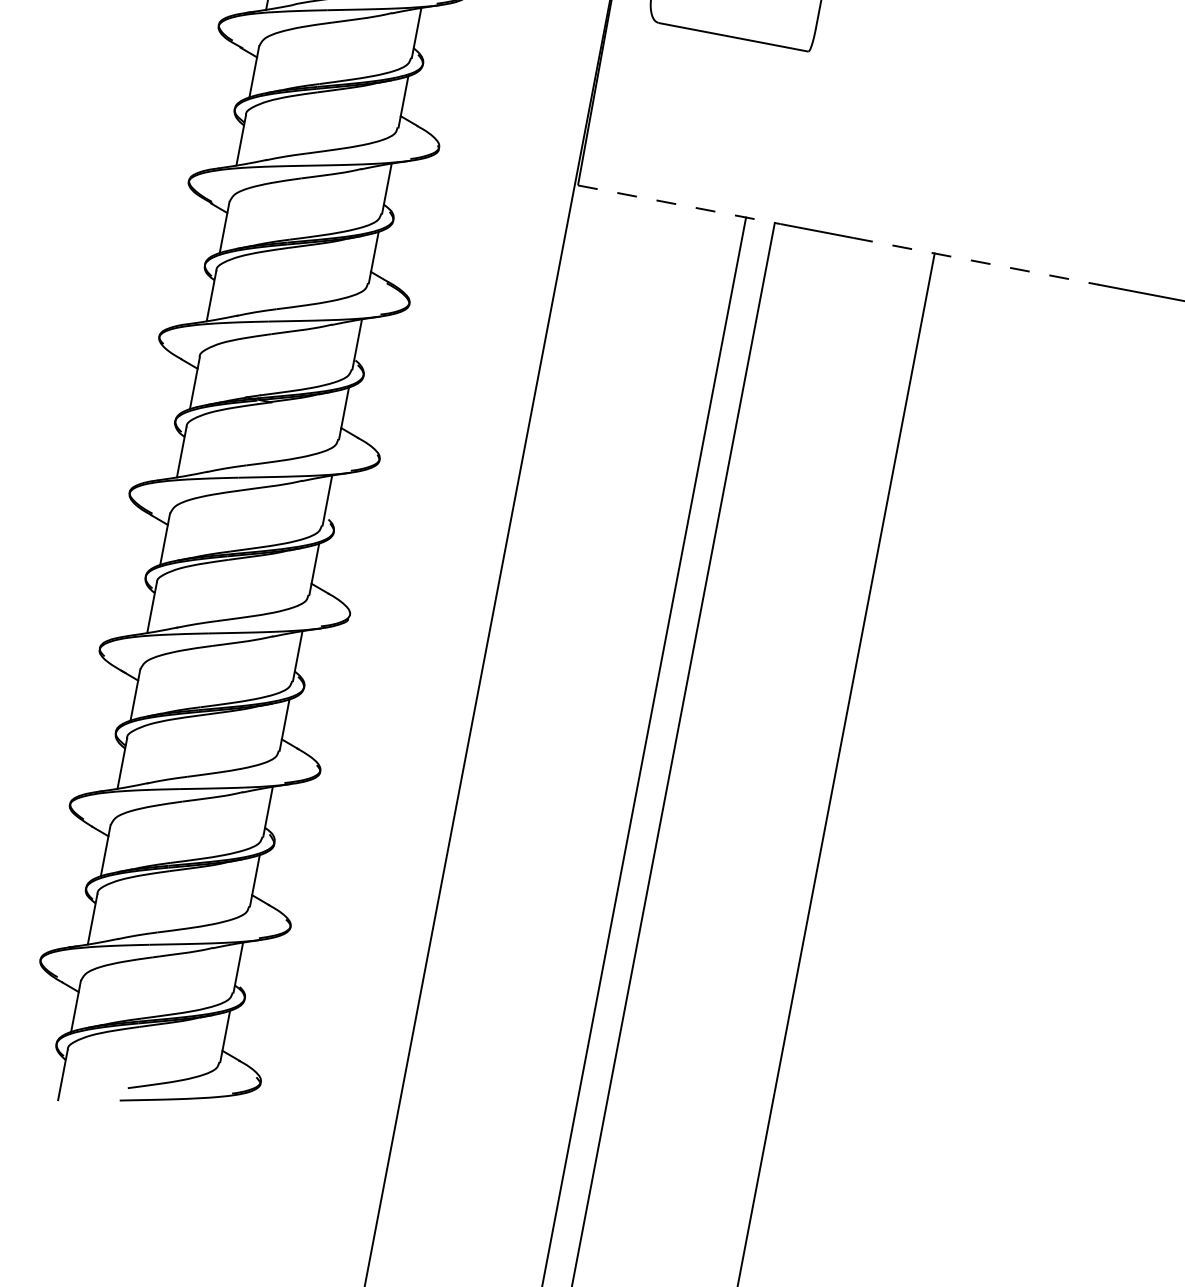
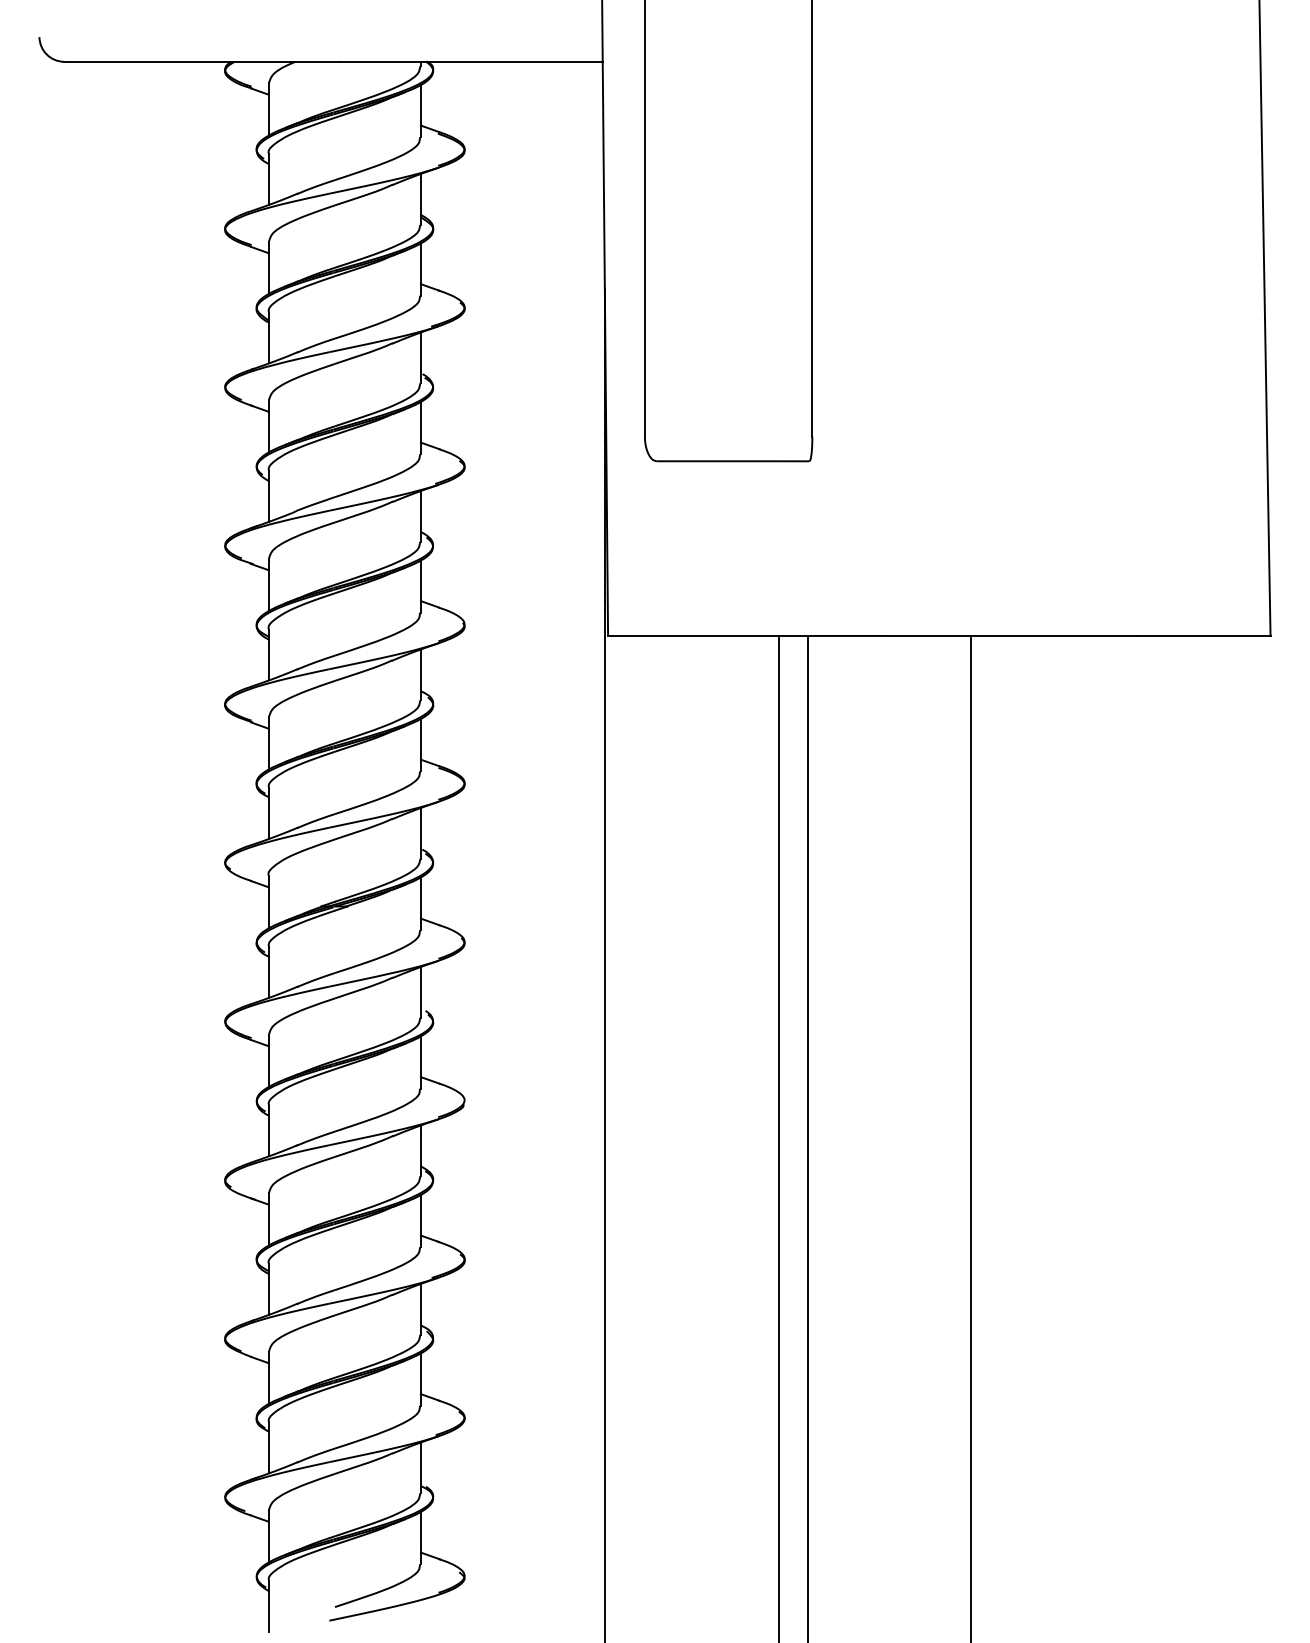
line: (679, 204) -> (711, 635), dashed -> solid
line: (976, 260) -> (1013, 635), dashed -> solid

